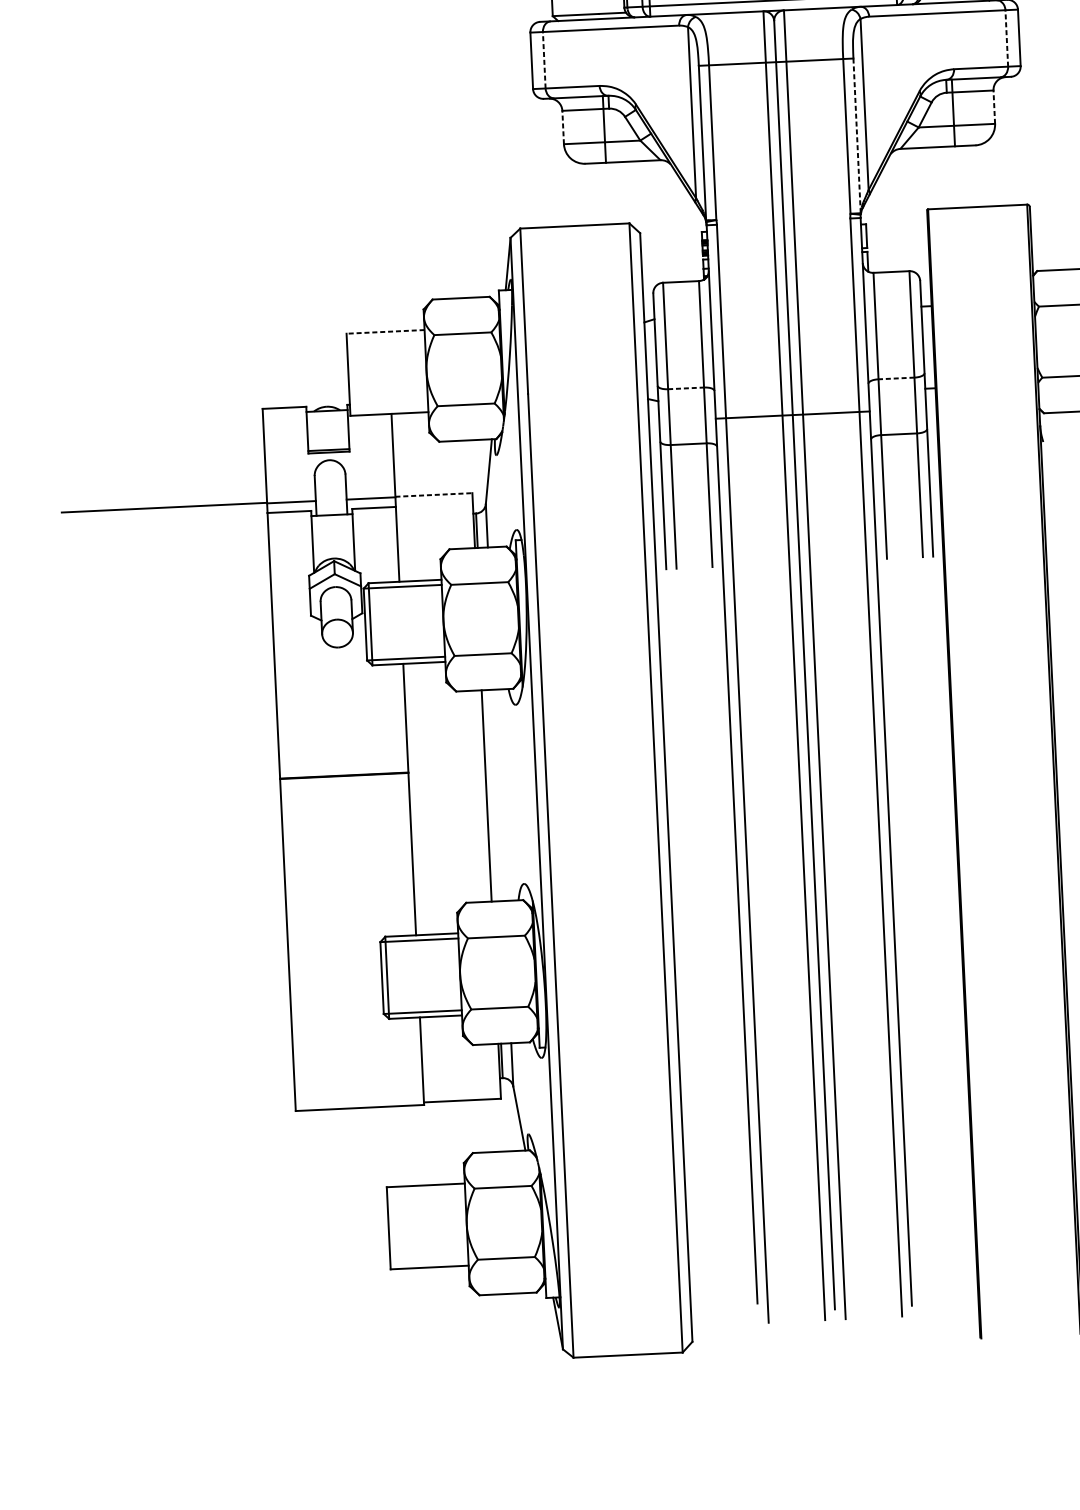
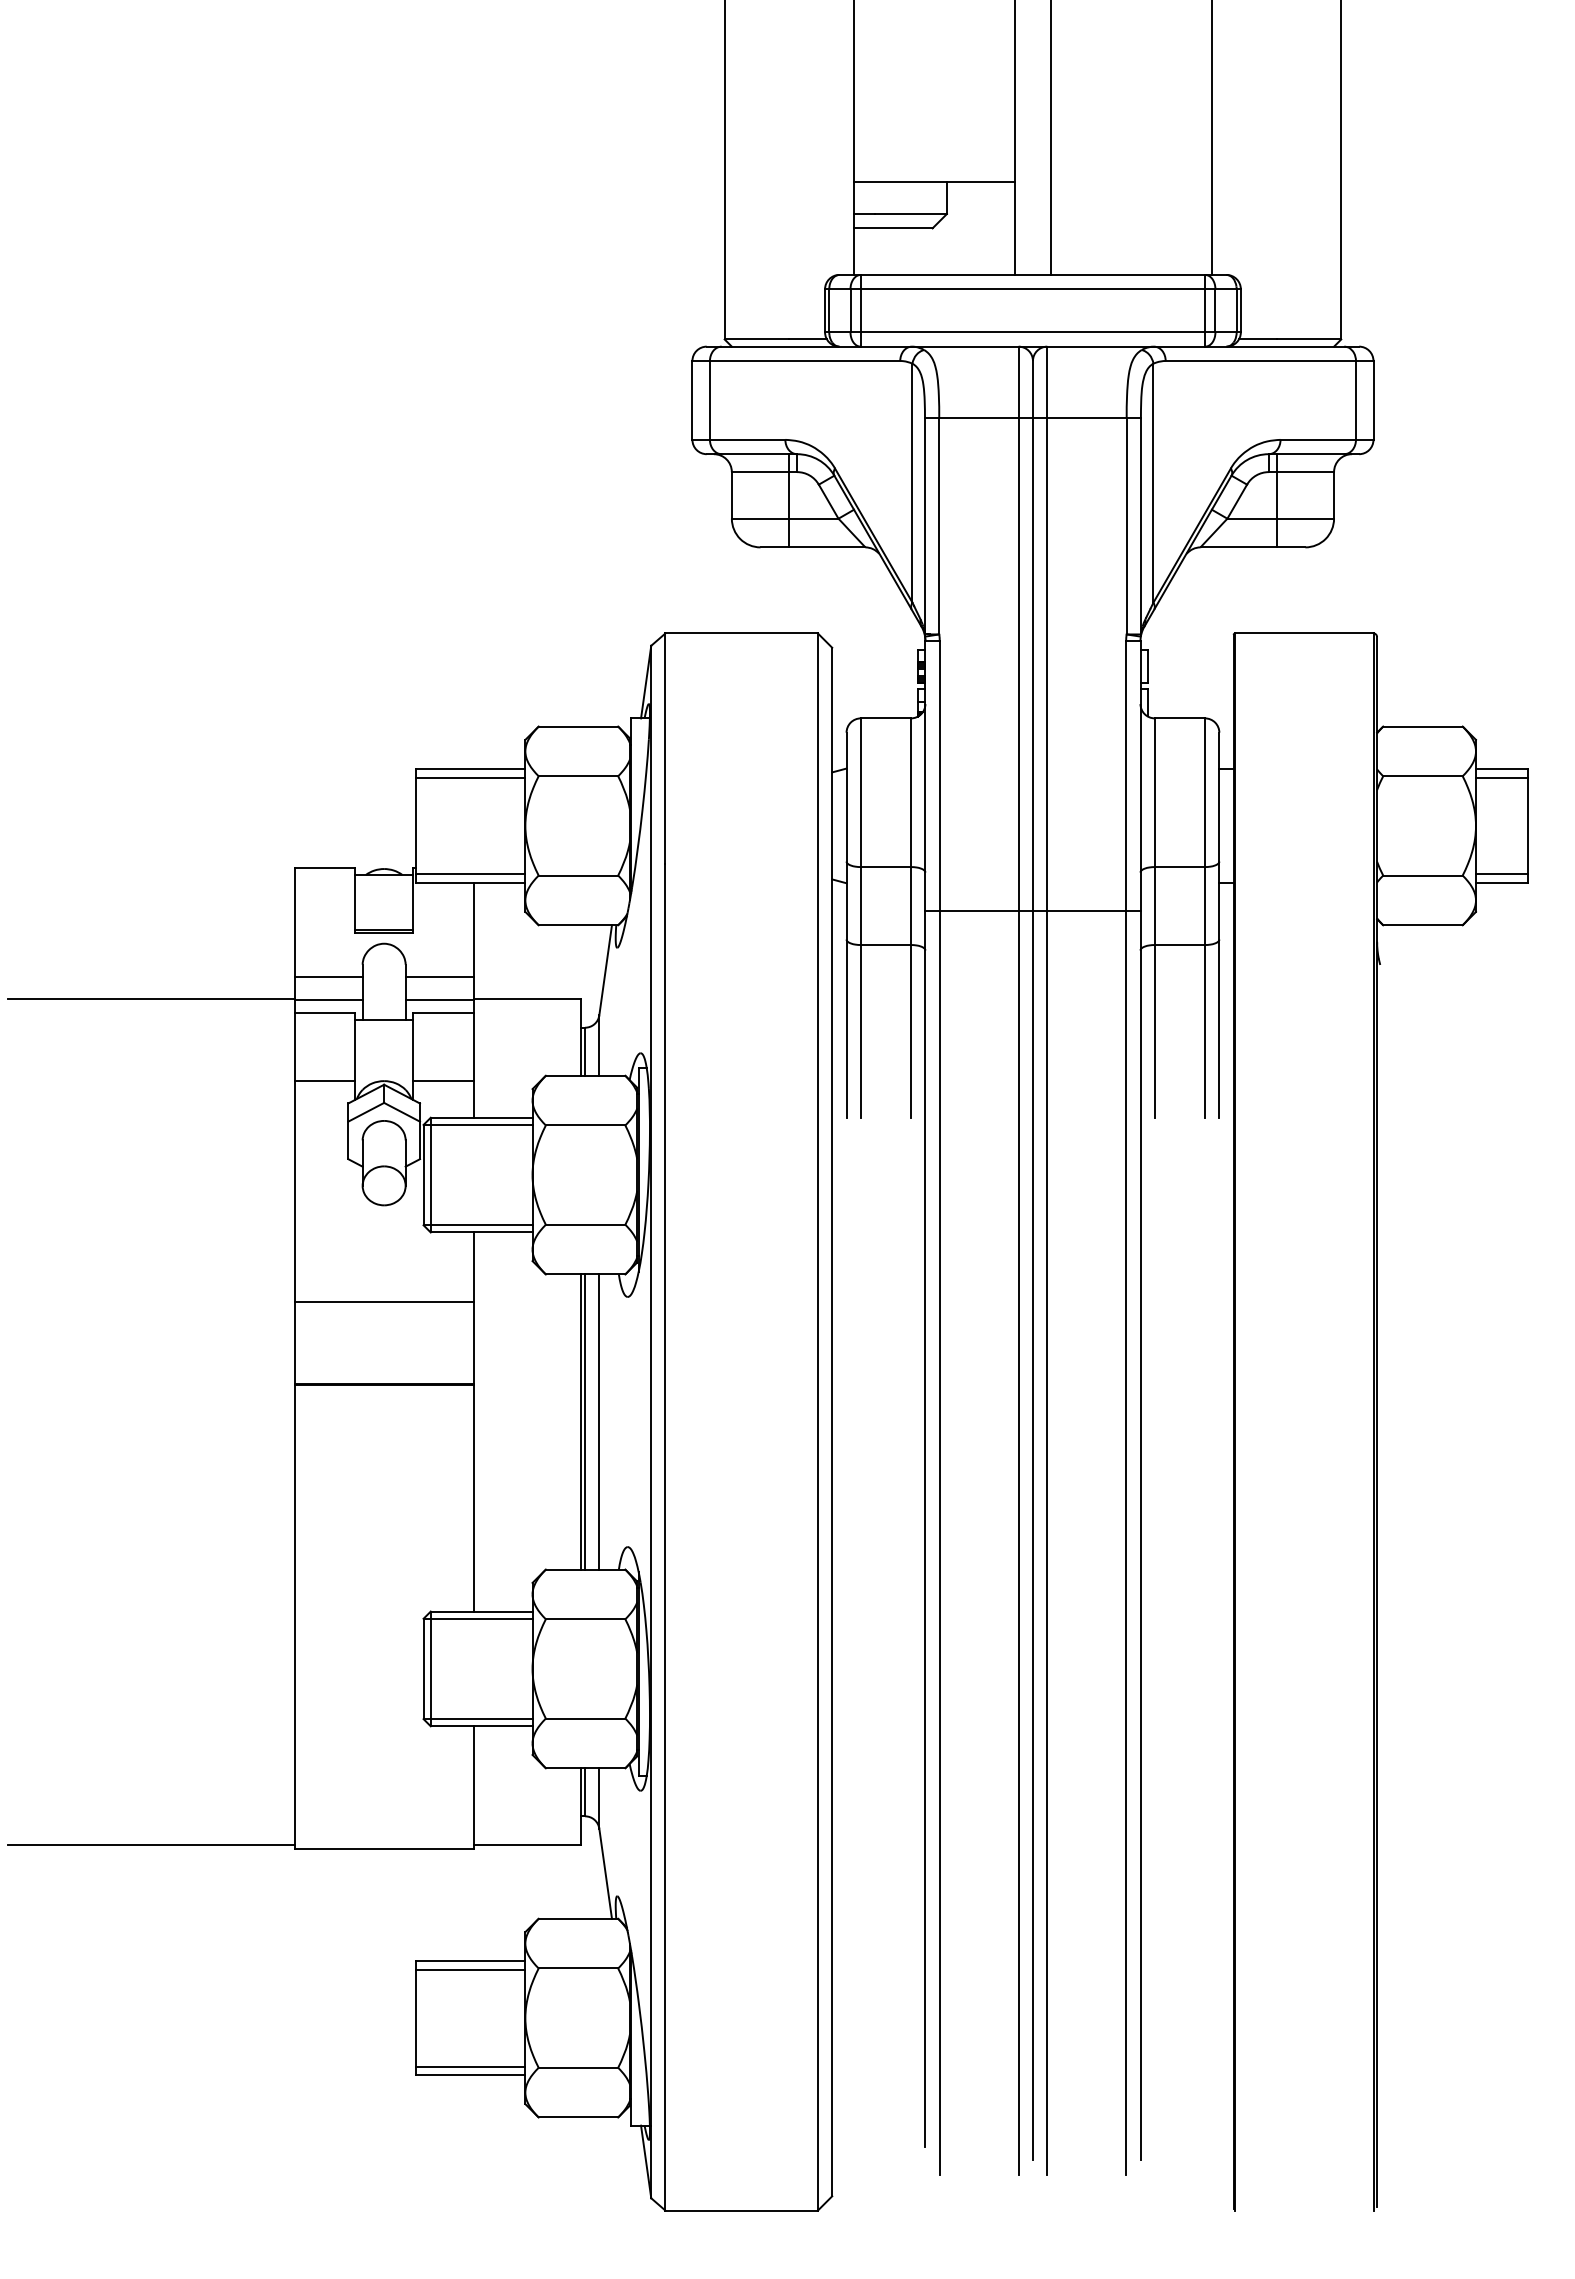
line: (1006, 37) -> (1355, 399), dashed -> solid
line: (543, 59) -> (709, 399), dashed -> solid
line: (994, 106) -> (1334, 494), dashed -> solid
line: (562, 126) -> (731, 494), dashed -> solid
line: (856, 135) -> (1140, 526), dashed -> solid
line: (385, 331) -> (470, 768), dashed -> solid
line: (385, 338) -> (470, 777), added
line: (896, 378) -> (1179, 867), dashed -> solid
line: (686, 388) -> (886, 867), dashed -> solid
line: (388, 407) -> (470, 874), added
line: (370, 482) -> (439, 977), added
line: (290, 486) -> (328, 977), added
line: (433, 495) -> (527, 999), dashed -> solid
line: (375, 556) -> (442, 1081), added
line: (291, 560) -> (324, 1081), added
line: (341, 717) -> (383, 1302), added
line: (499, 794) -> (599, 1421), added
line: (489, 795) -> (585, 1421), added
line: (192, 1113) -> (150, 1845), added
line: (425, 1191) -> (470, 1969), added
line: (429, 1261) -> (470, 2066), added

